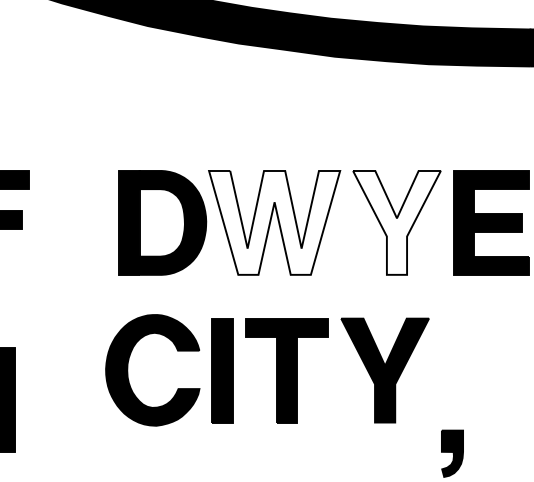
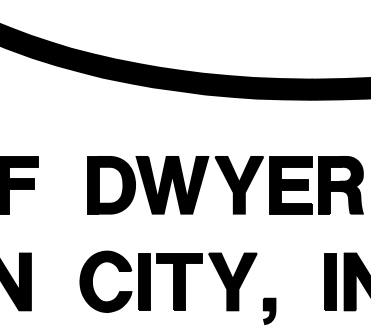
fill: (274, 221) -> (172, 184), added
fill: (397, 221) -> (239, 184), added
part: (267, 369) -> (168, 281), moved

